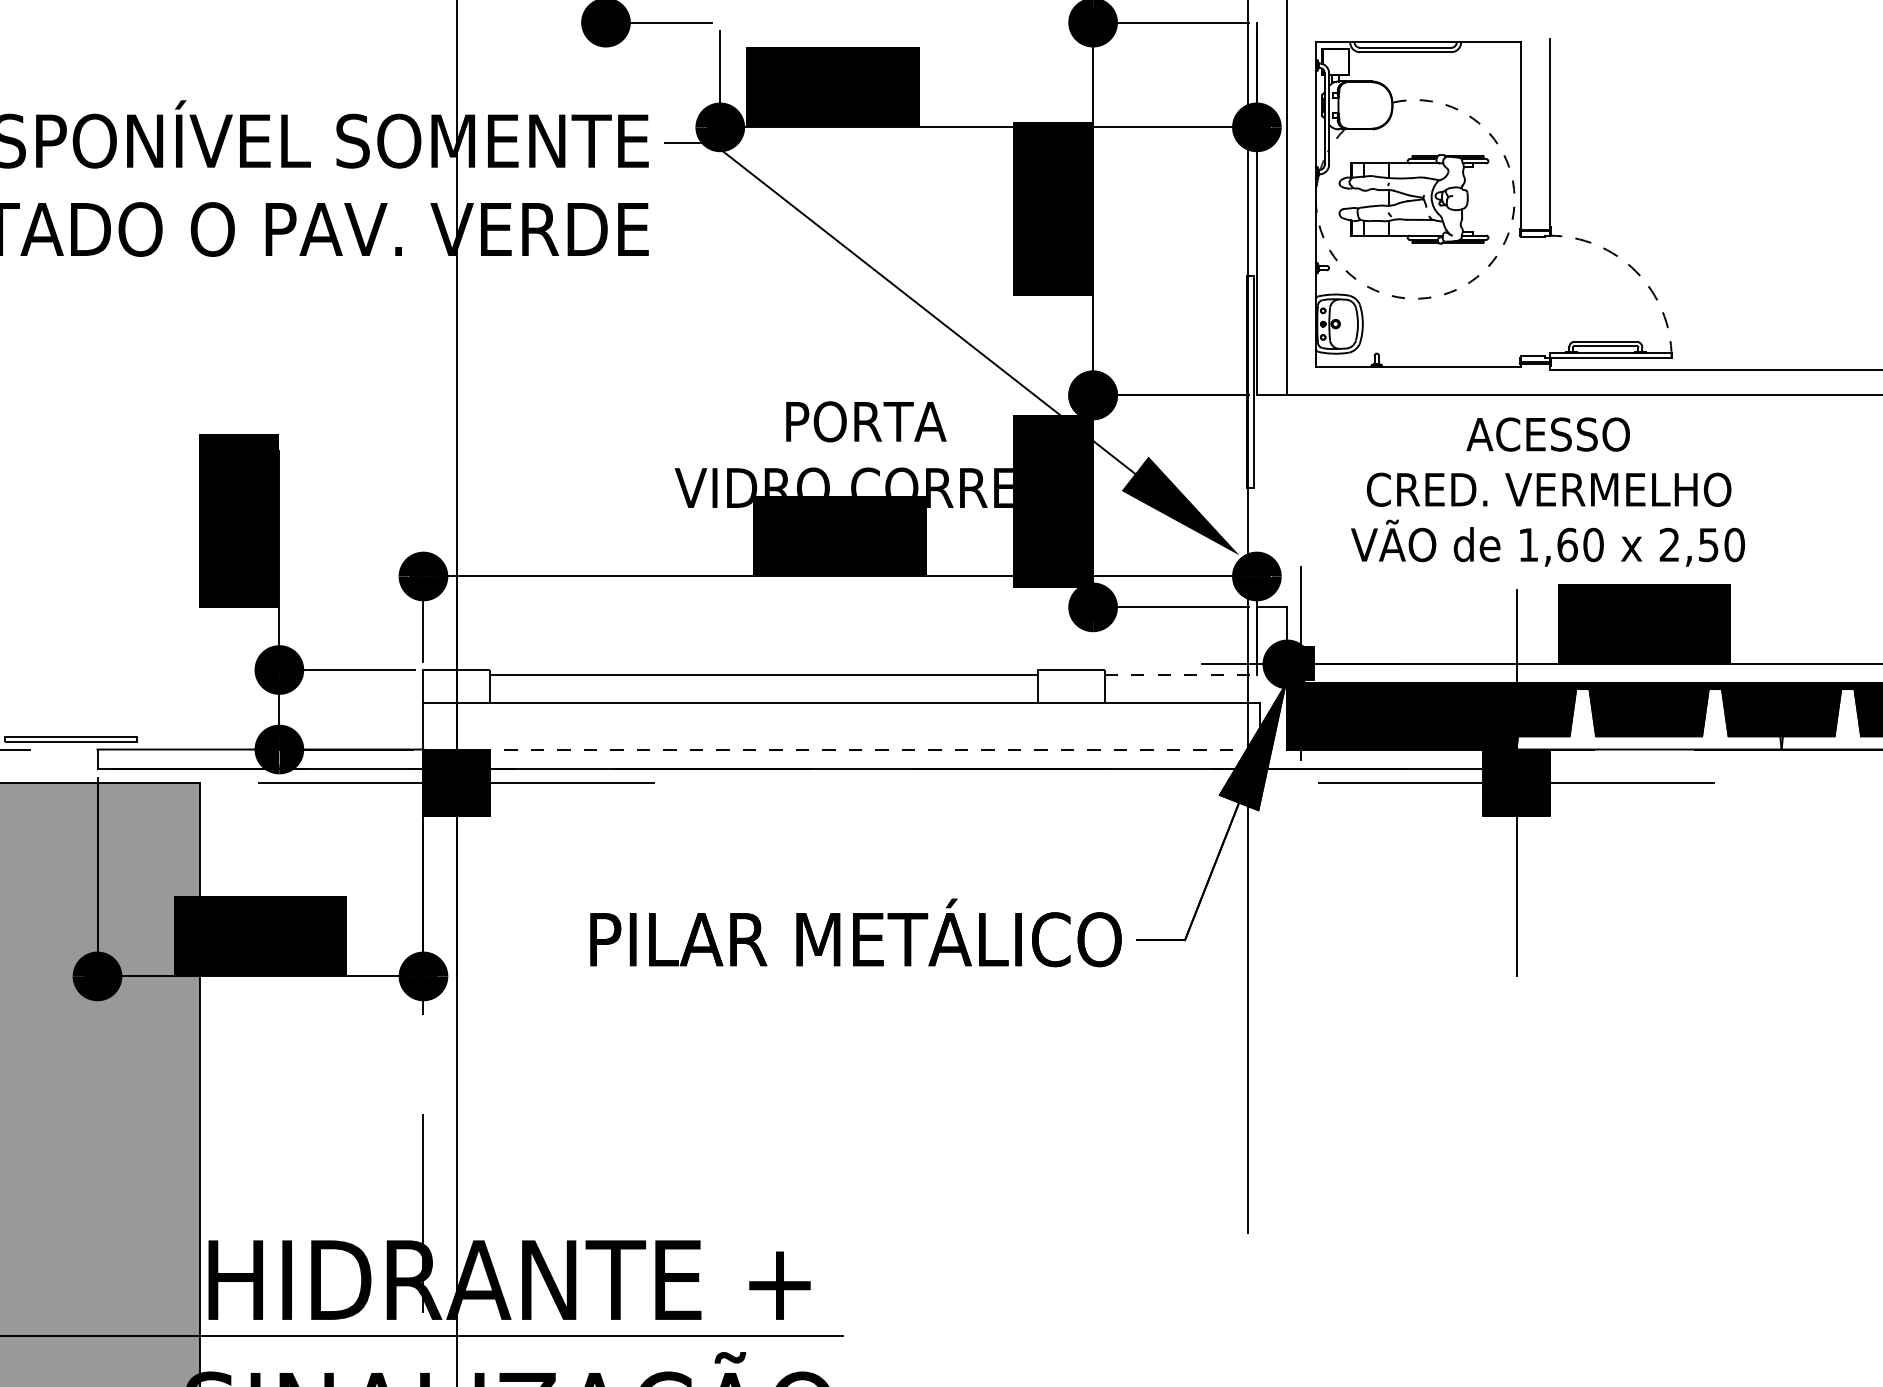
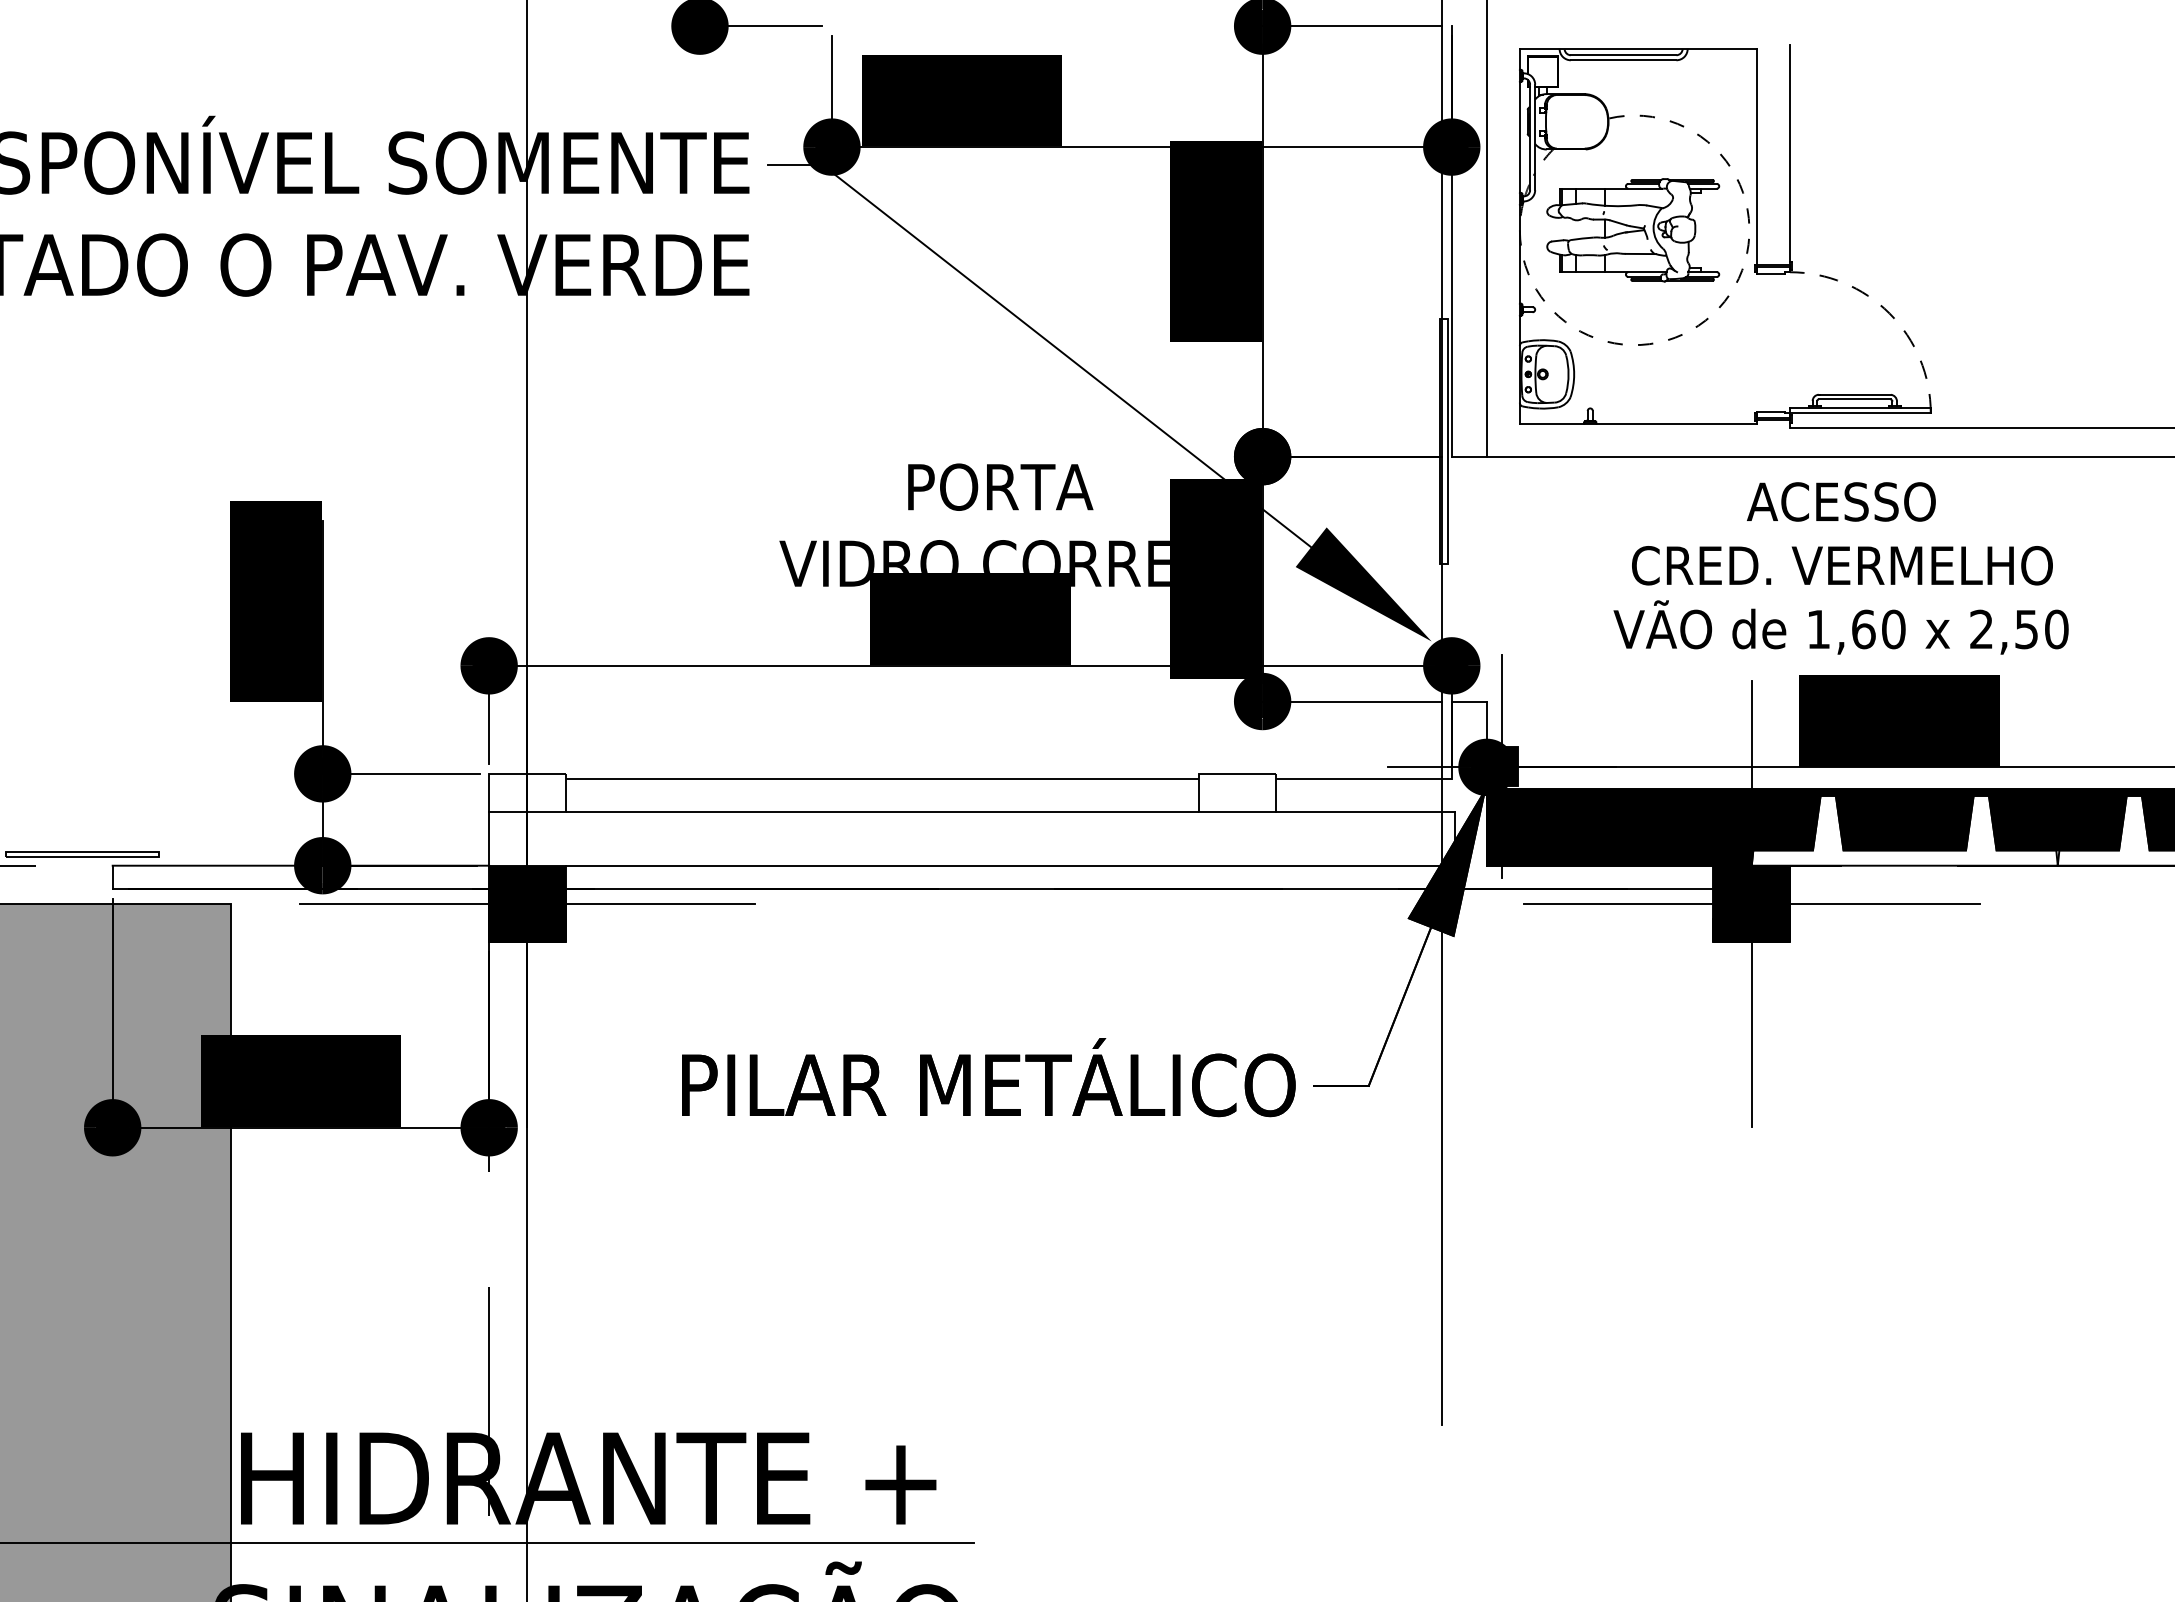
text: (1547, 491) -> (1840, 567), moved
line: (1181, 674) -> (1364, 779), dashed -> solid
line: (874, 749) -> (1010, 865), dashed -> solid

